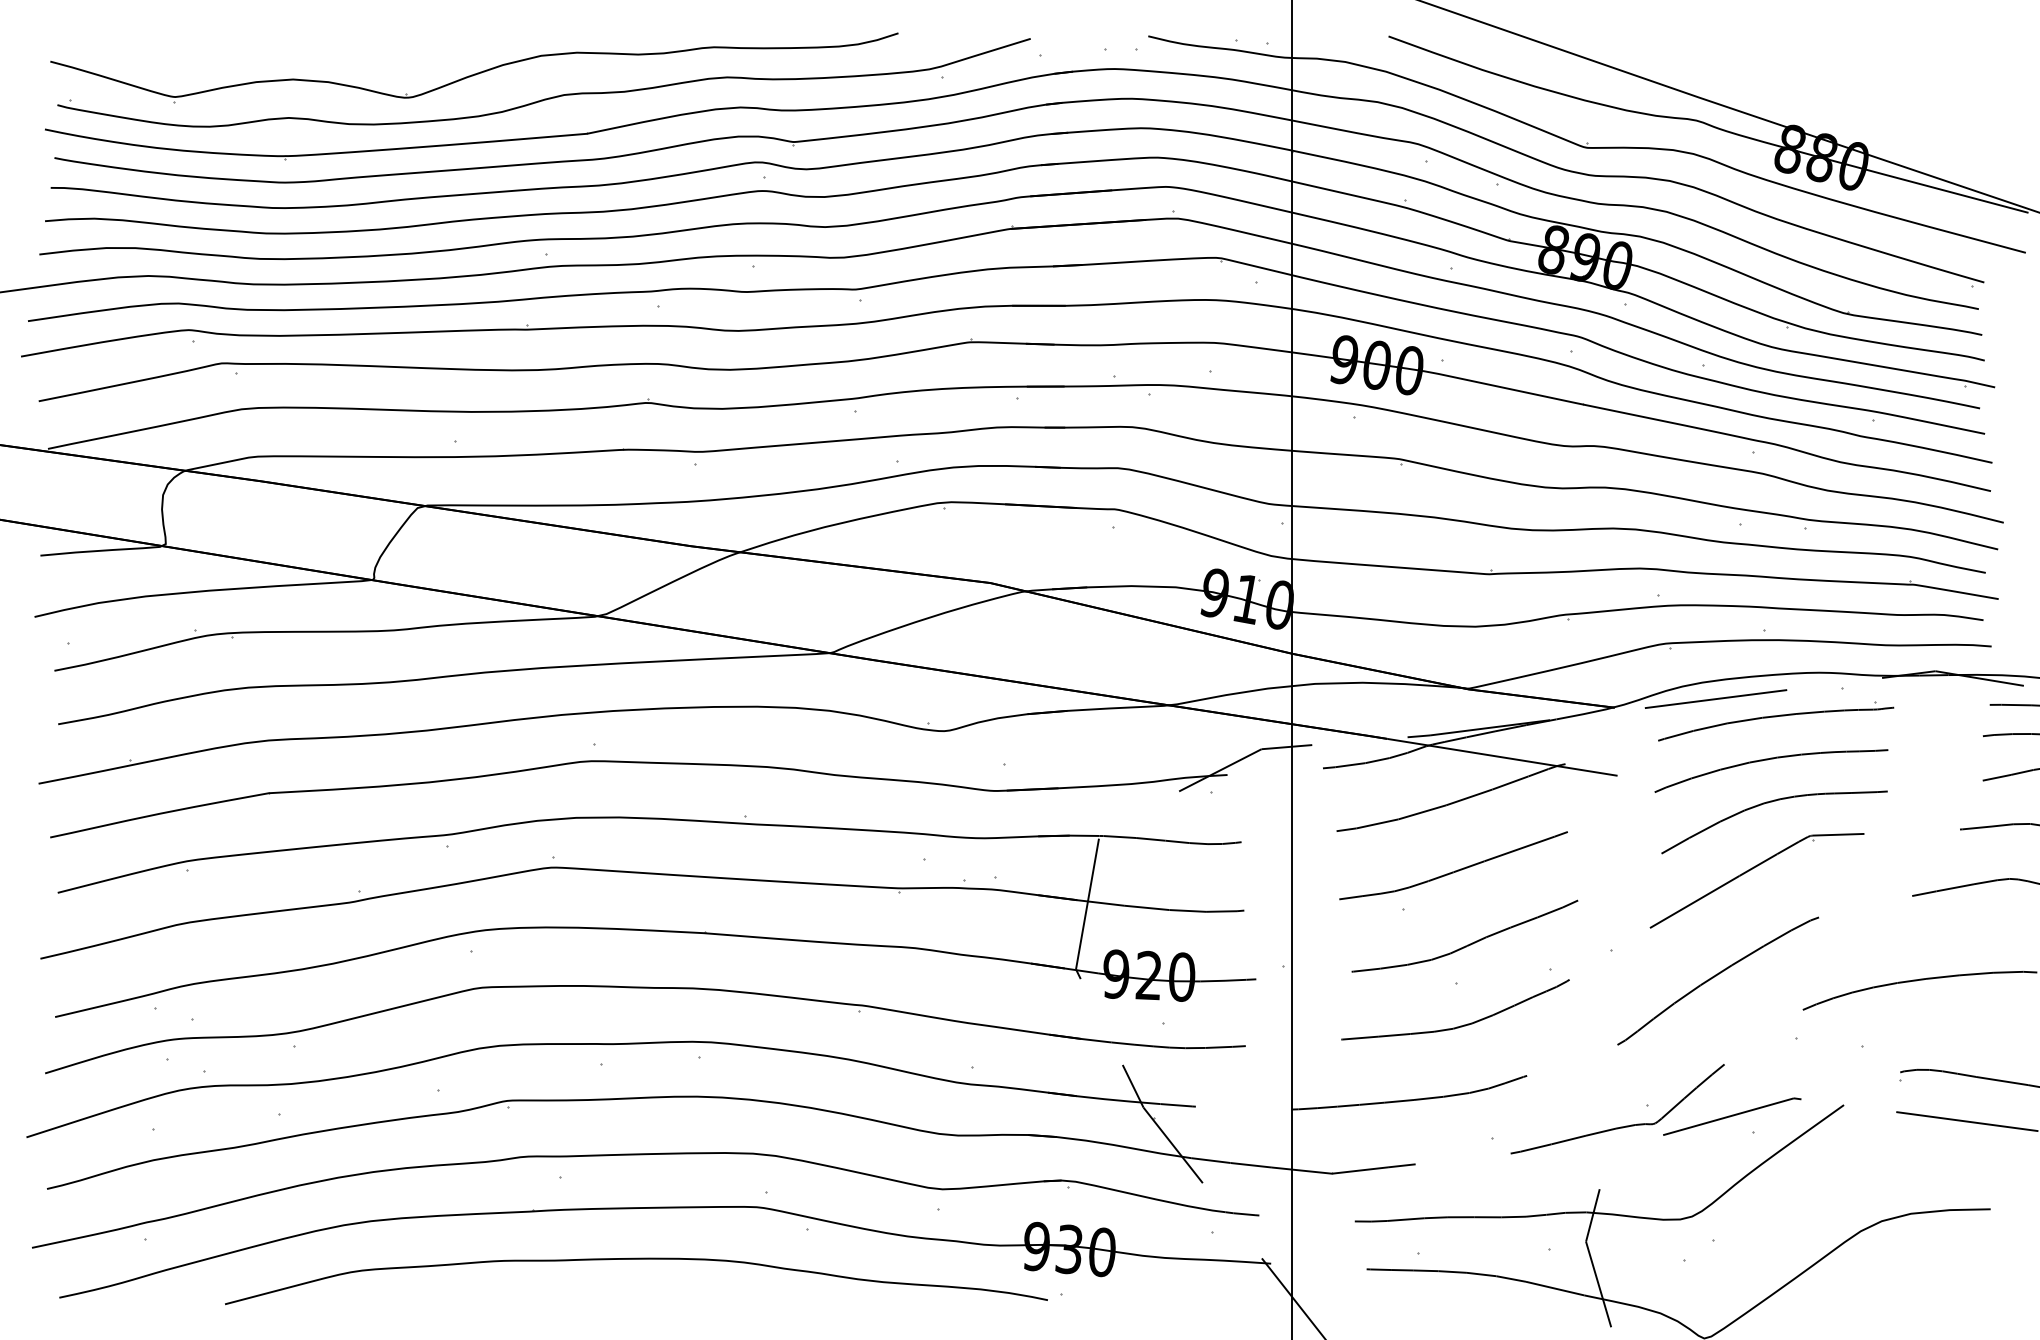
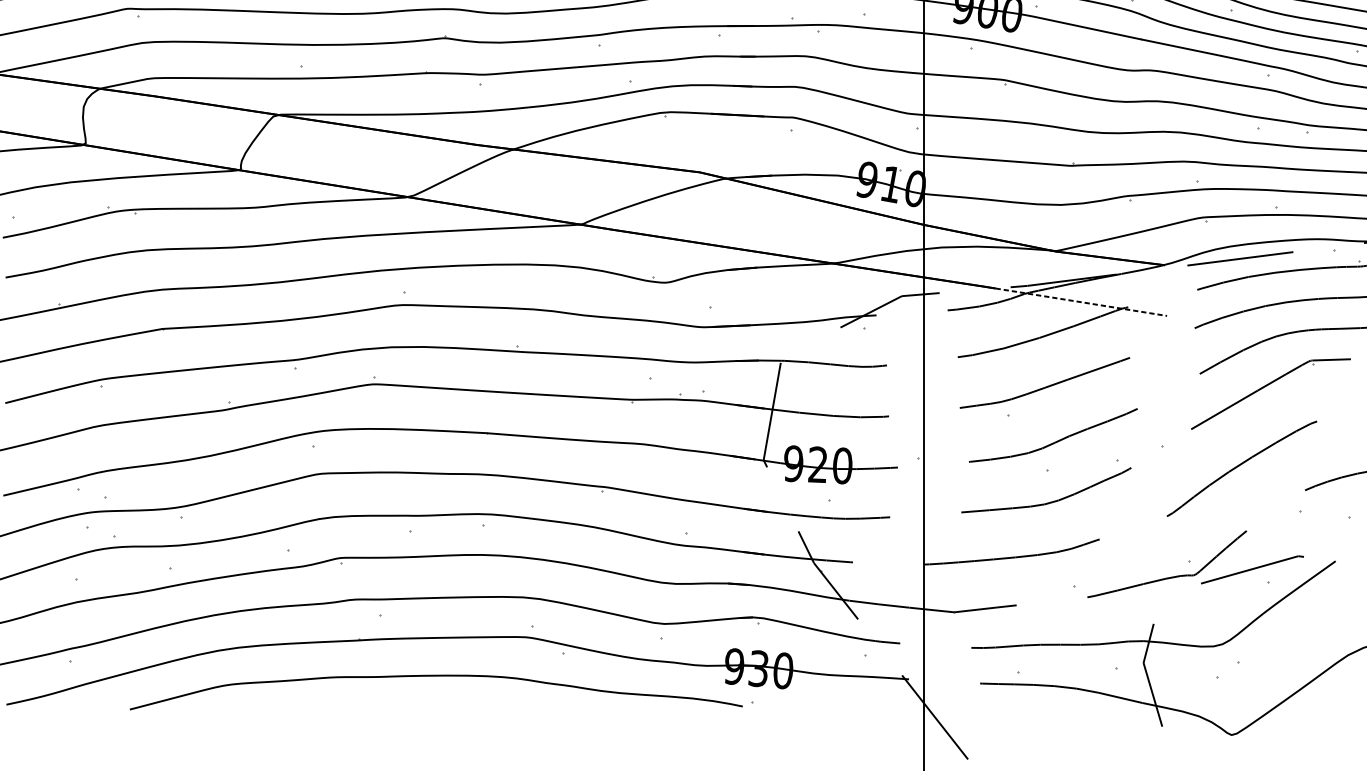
line: (1502, 757) -> (1081, 302), solid -> dashed

